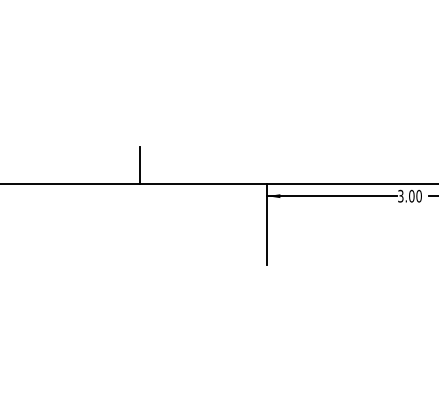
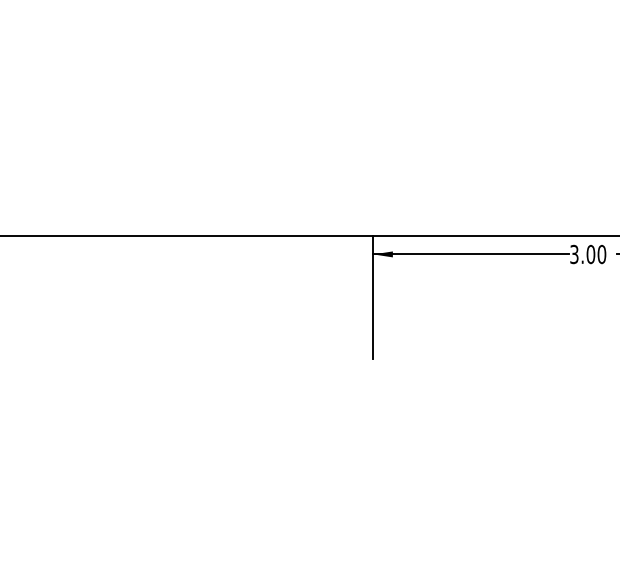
line: (139, 164) -> (180, 206), removed

